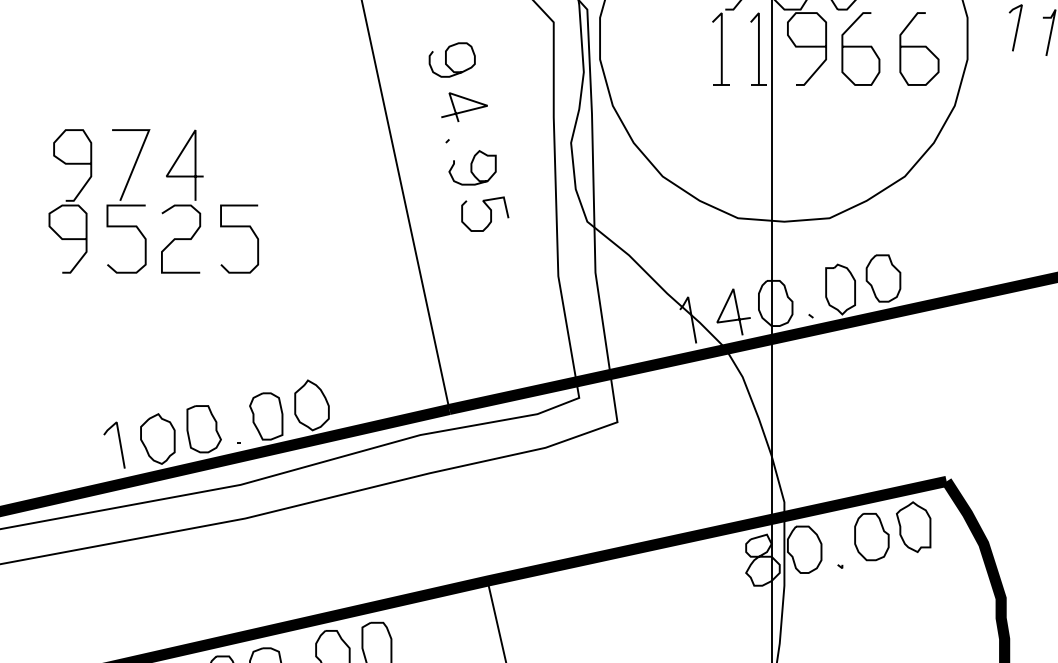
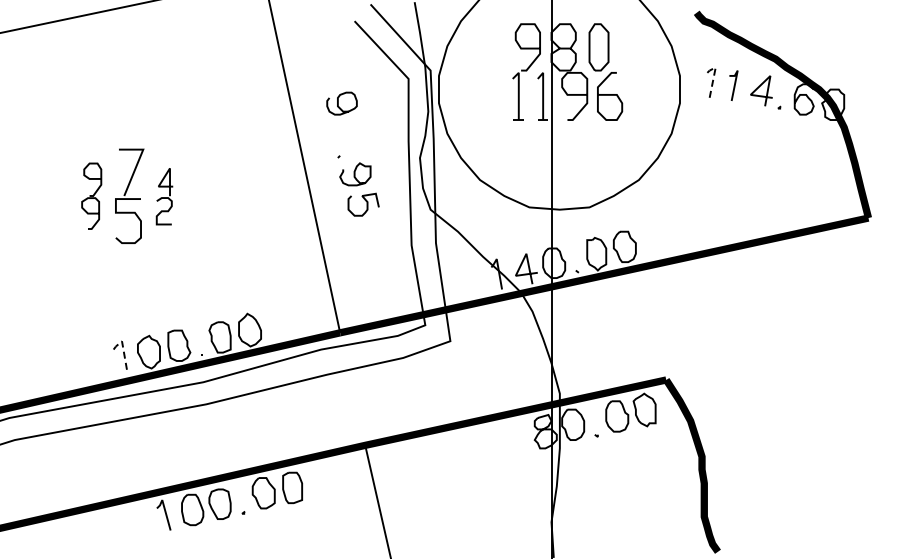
line: (1018, 20) -> (713, 77), solid -> dashed
curve: (919, 47) -> (648, 95), removed
line: (463, 110) -> (349, 136), removed
part: (70, 200) -> (91, 195), size x0.7
part: (181, 201) -> (164, 196), size x0.6
curve: (239, 227) -> (202, 213), removed
line: (119, 434) -> (123, 349), solid -> dashed

